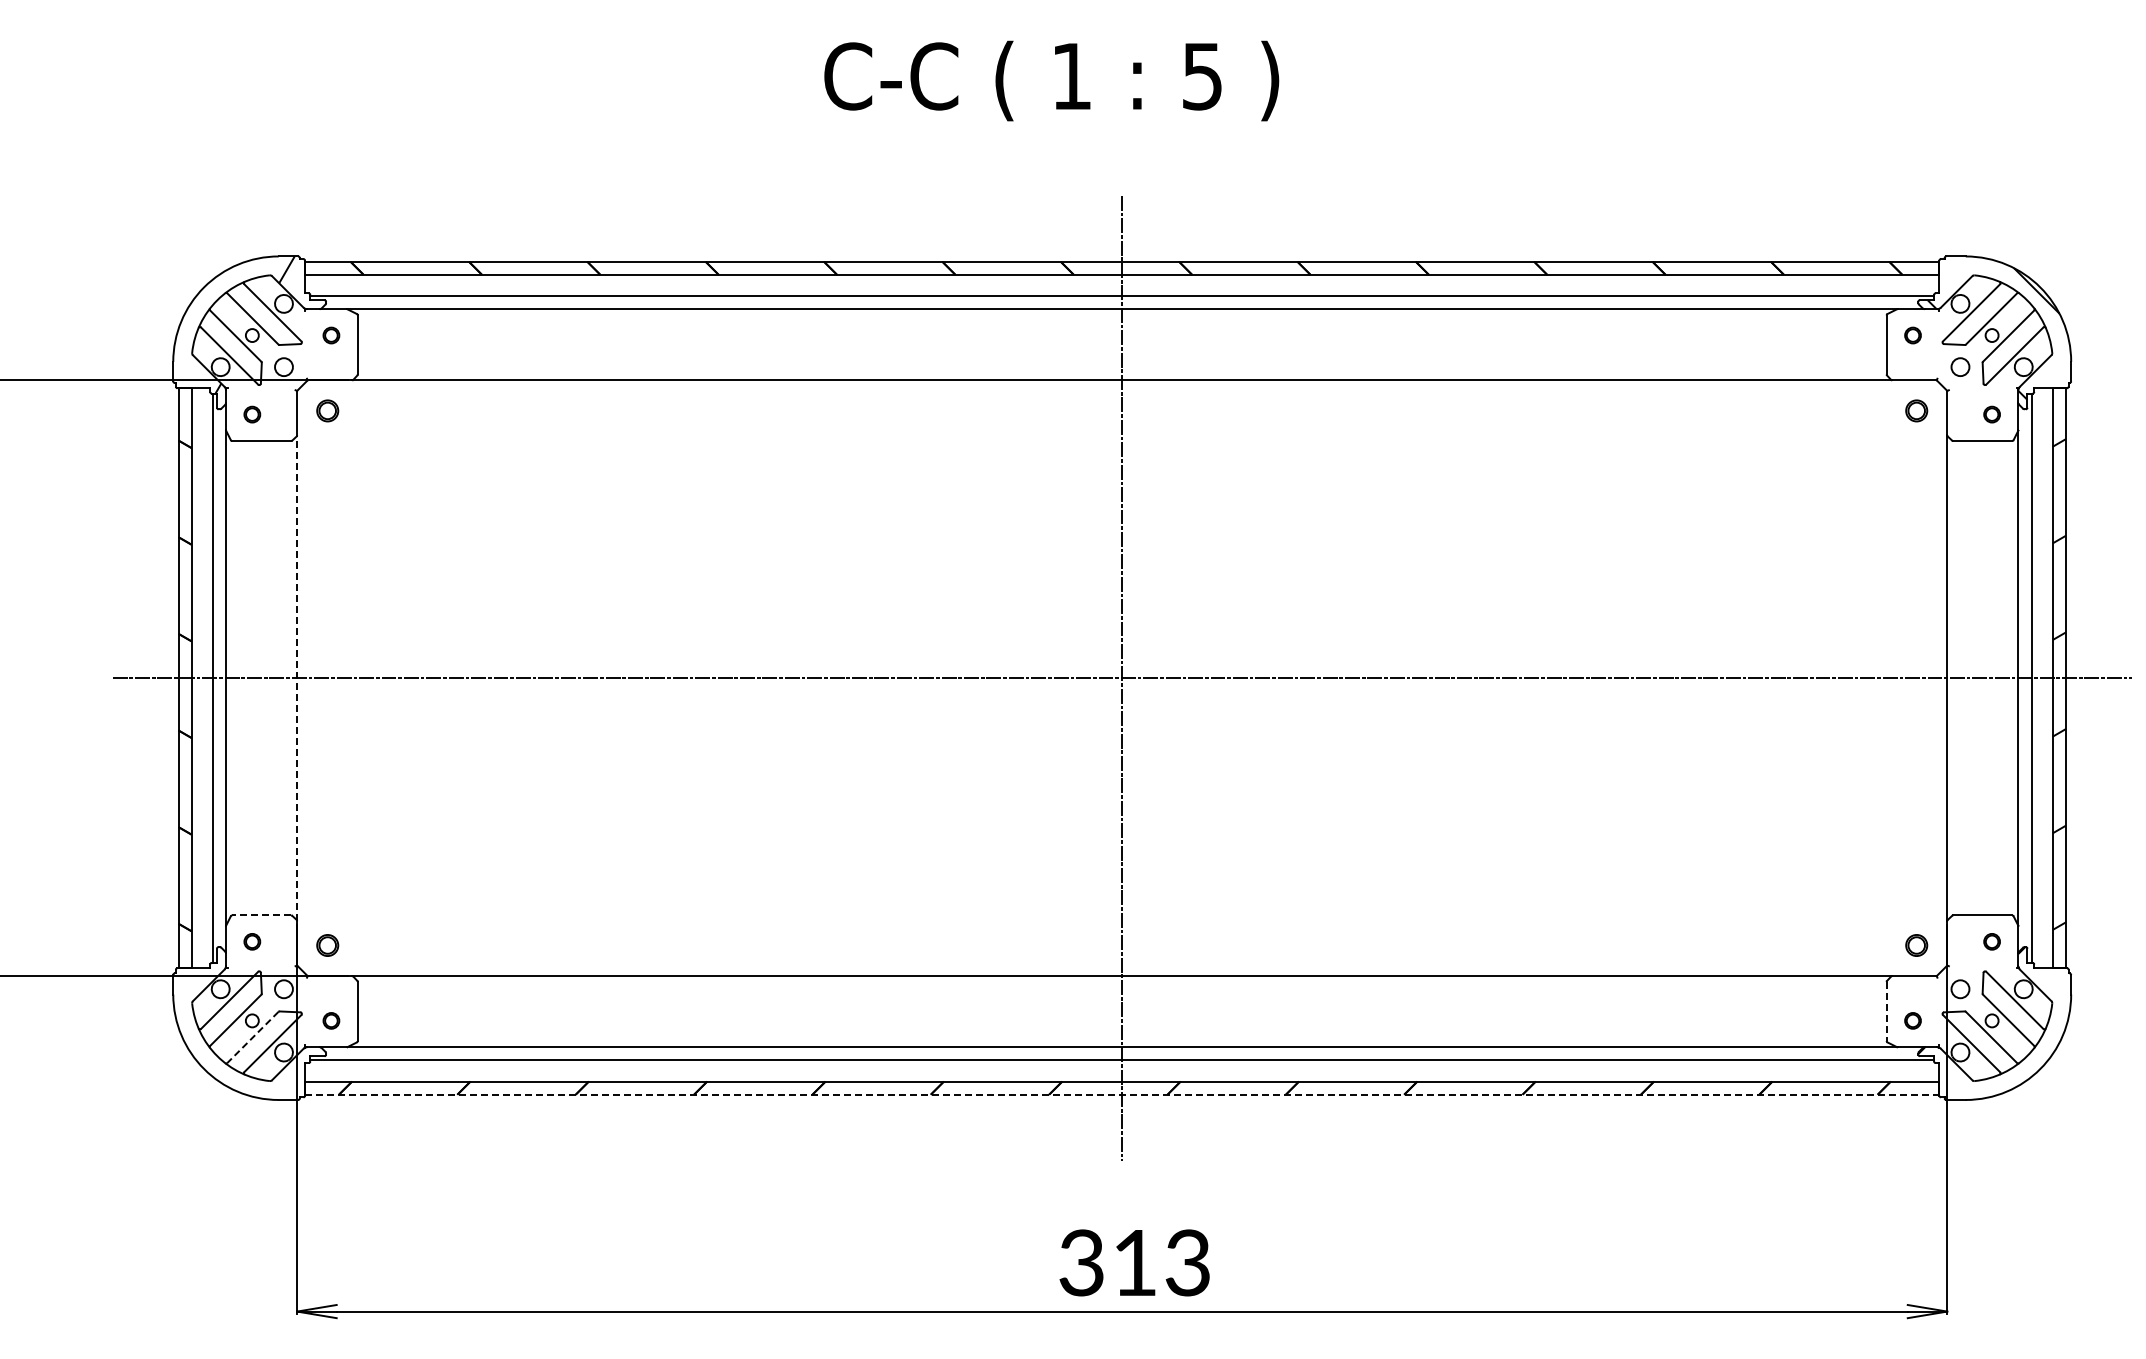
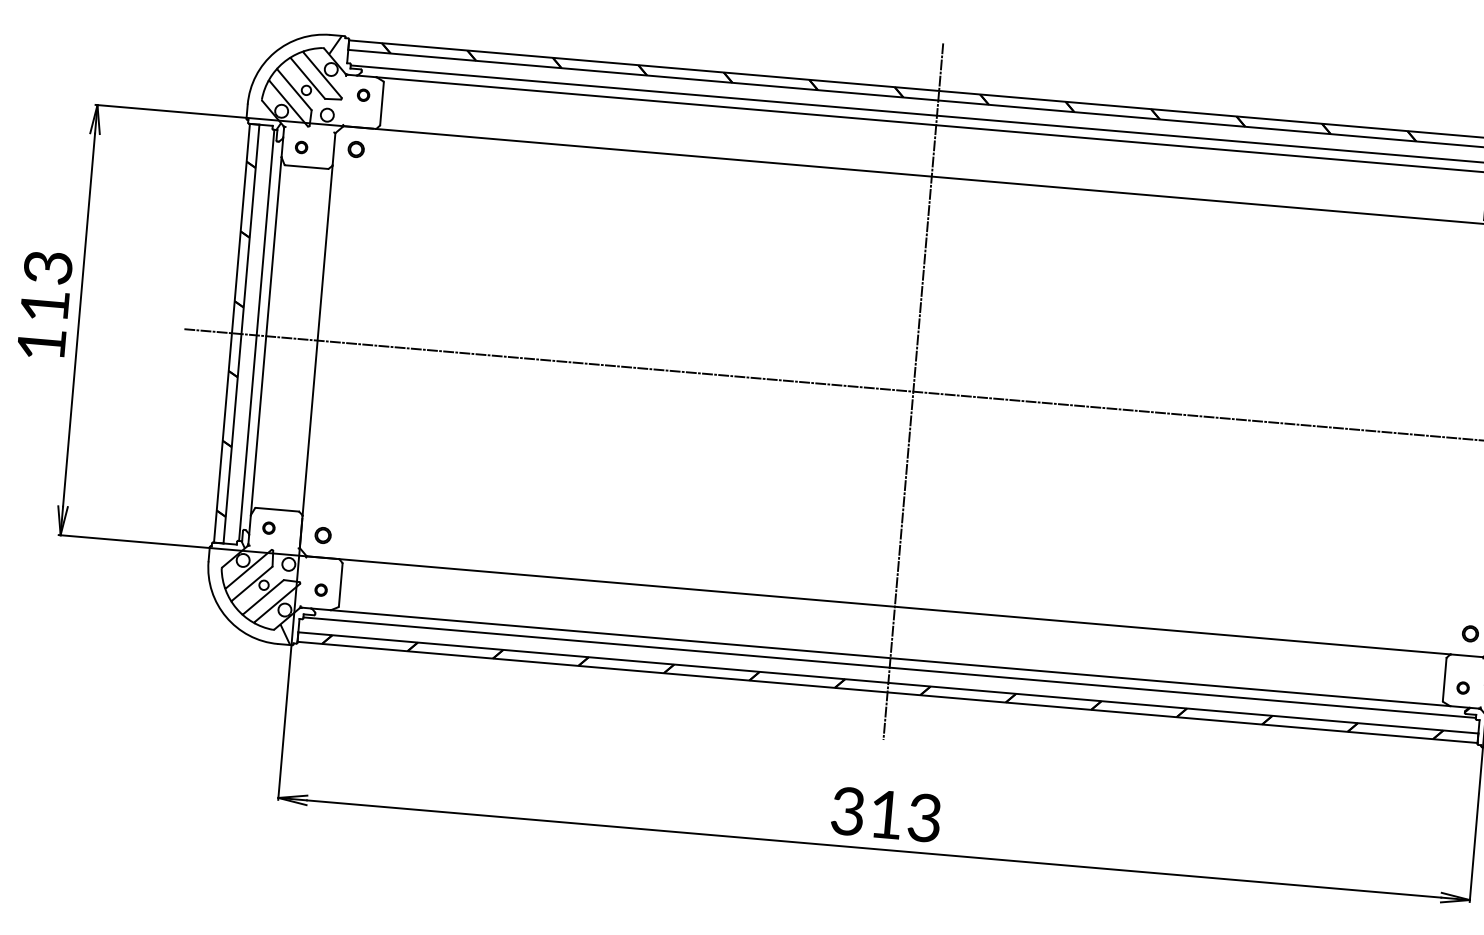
line: (297, 678) -> (317, 340), dashed -> solid
line: (261, 915) -> (277, 509), dashed -> solid
line: (1886, 1011) -> (1444, 679), dashed -> solid
hatch: (255, 1030) -> (265, 592), added
line: (252, 1037) -> (263, 597), dashed -> solid
line: (1122, 1094) -> (887, 692), dashed -> solid

